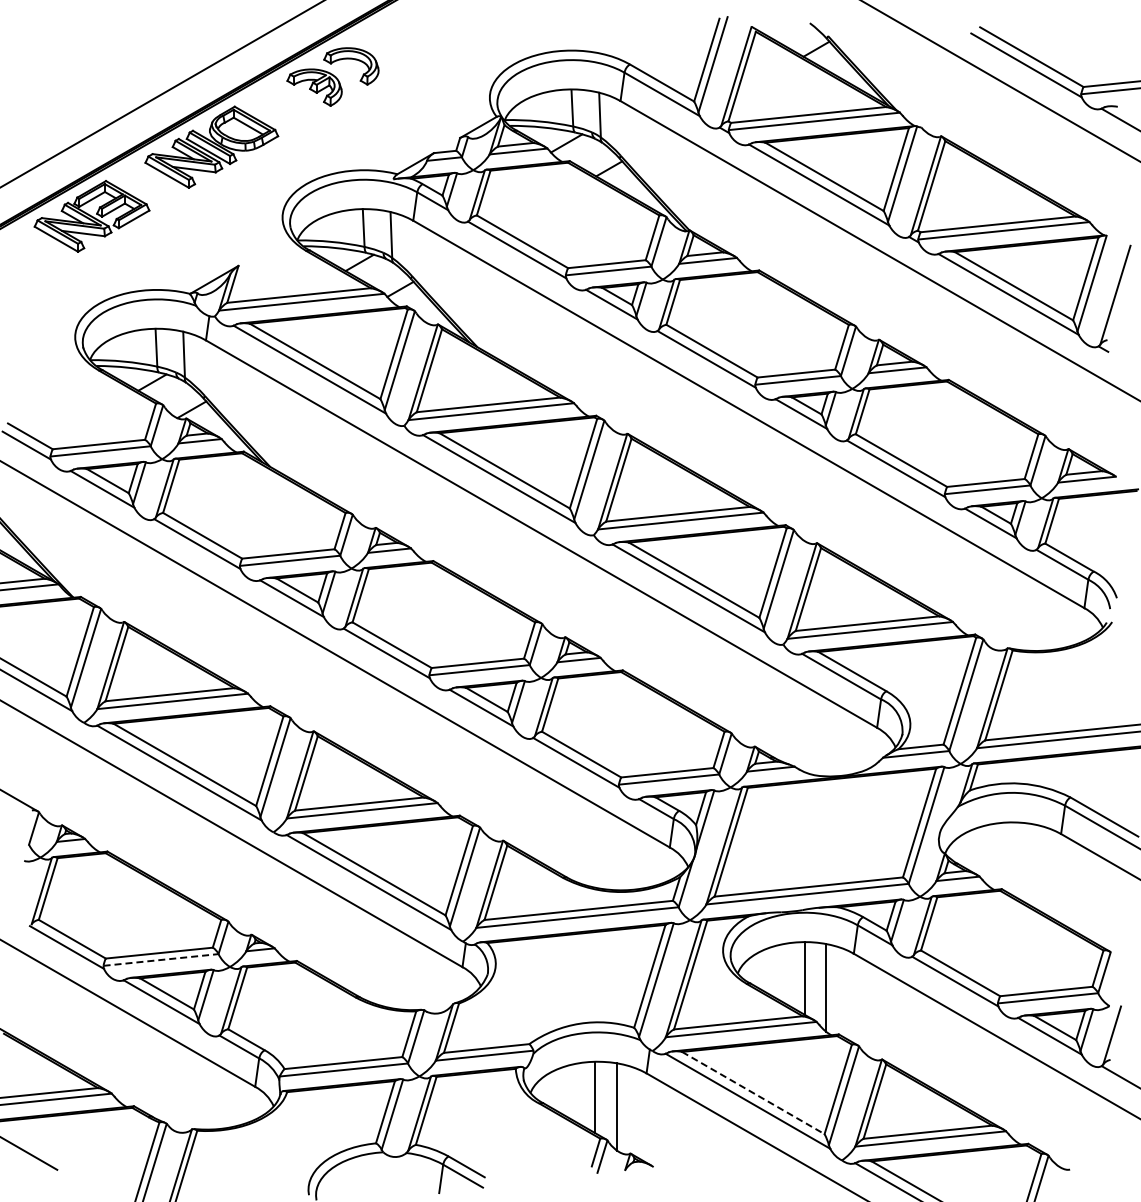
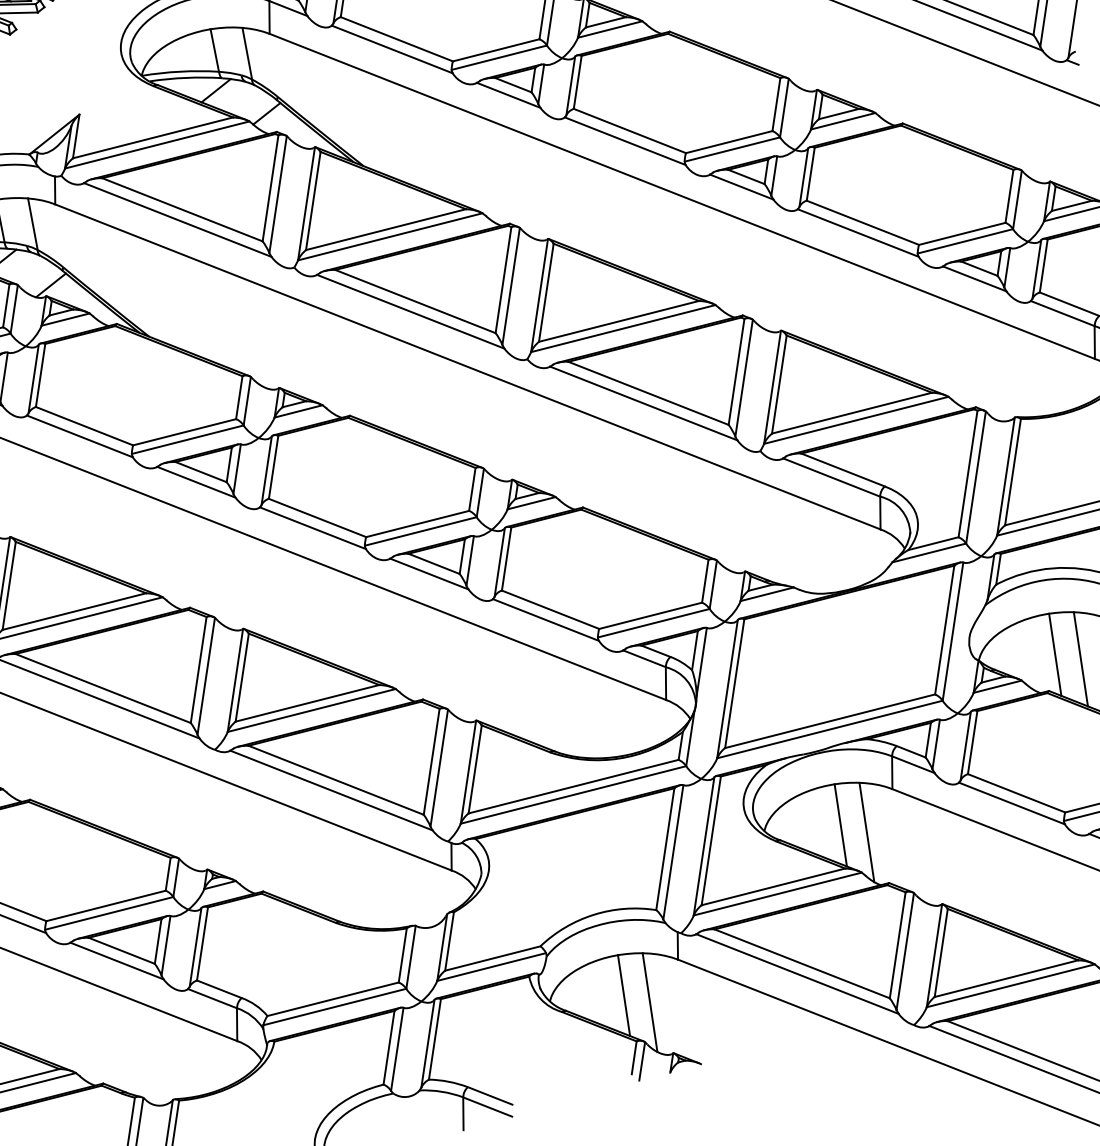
line: (1011, 858) -> (1054, 654), added
line: (1033, 865) -> (1080, 658), added
line: (161, 959) -> (109, 912), dashed -> solid
line: (753, 1093) -> (802, 964), dashed -> solid

